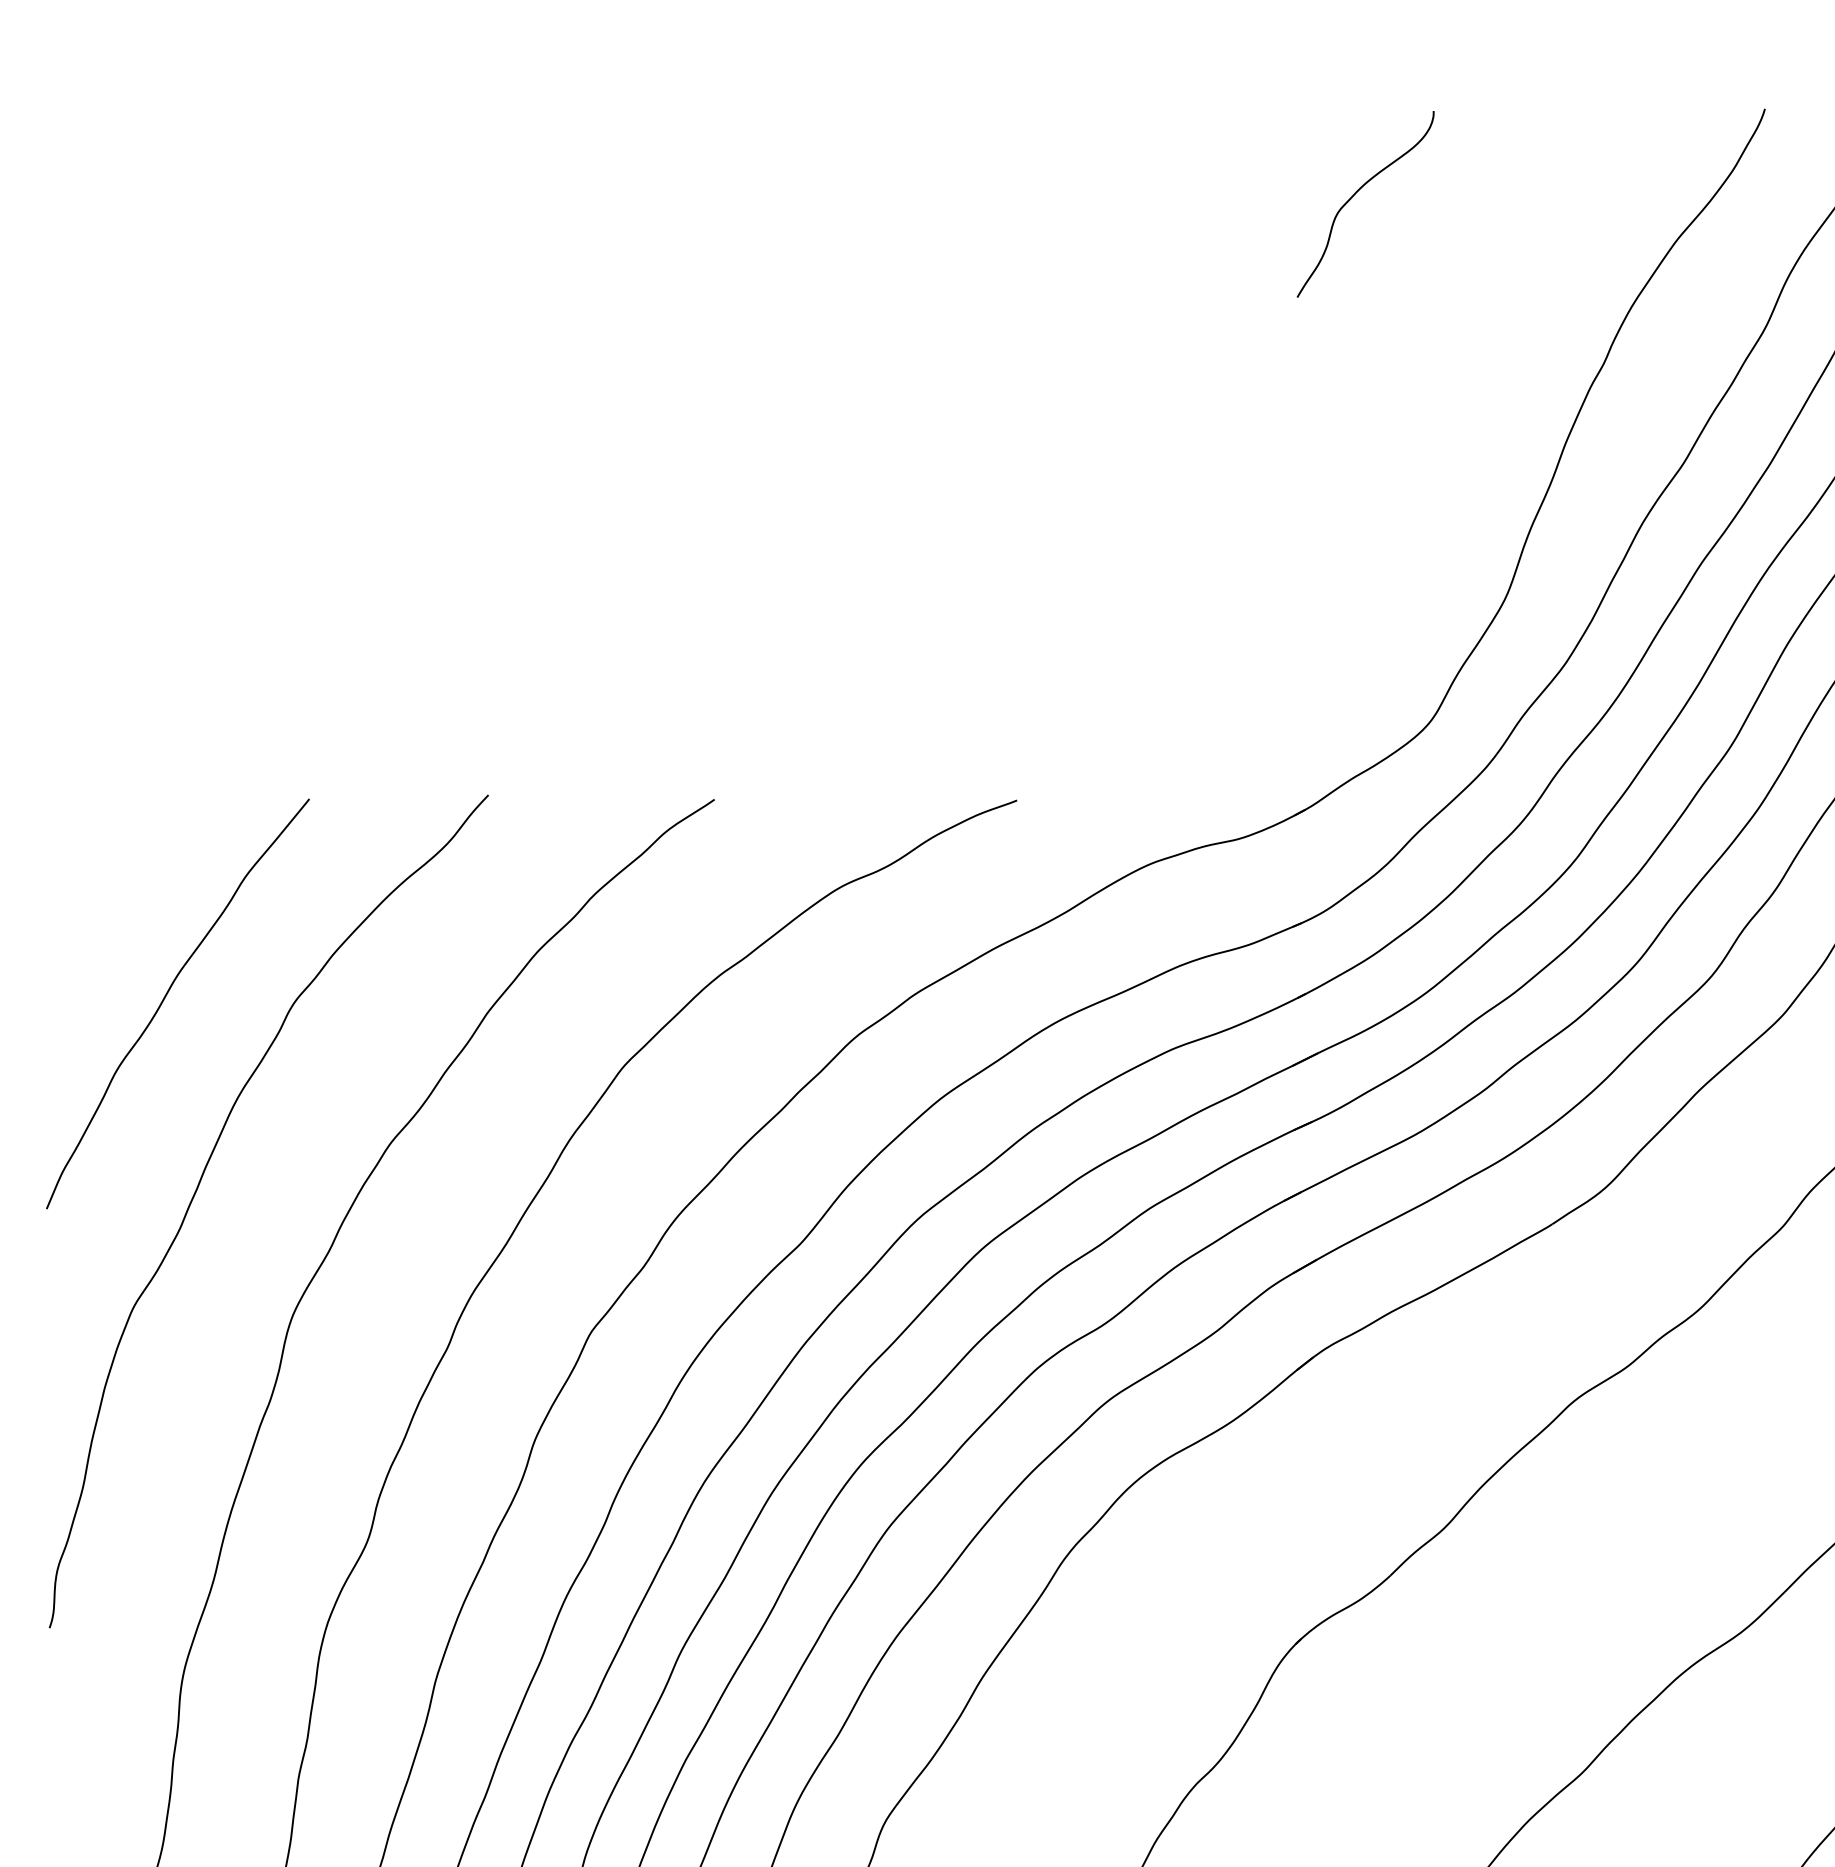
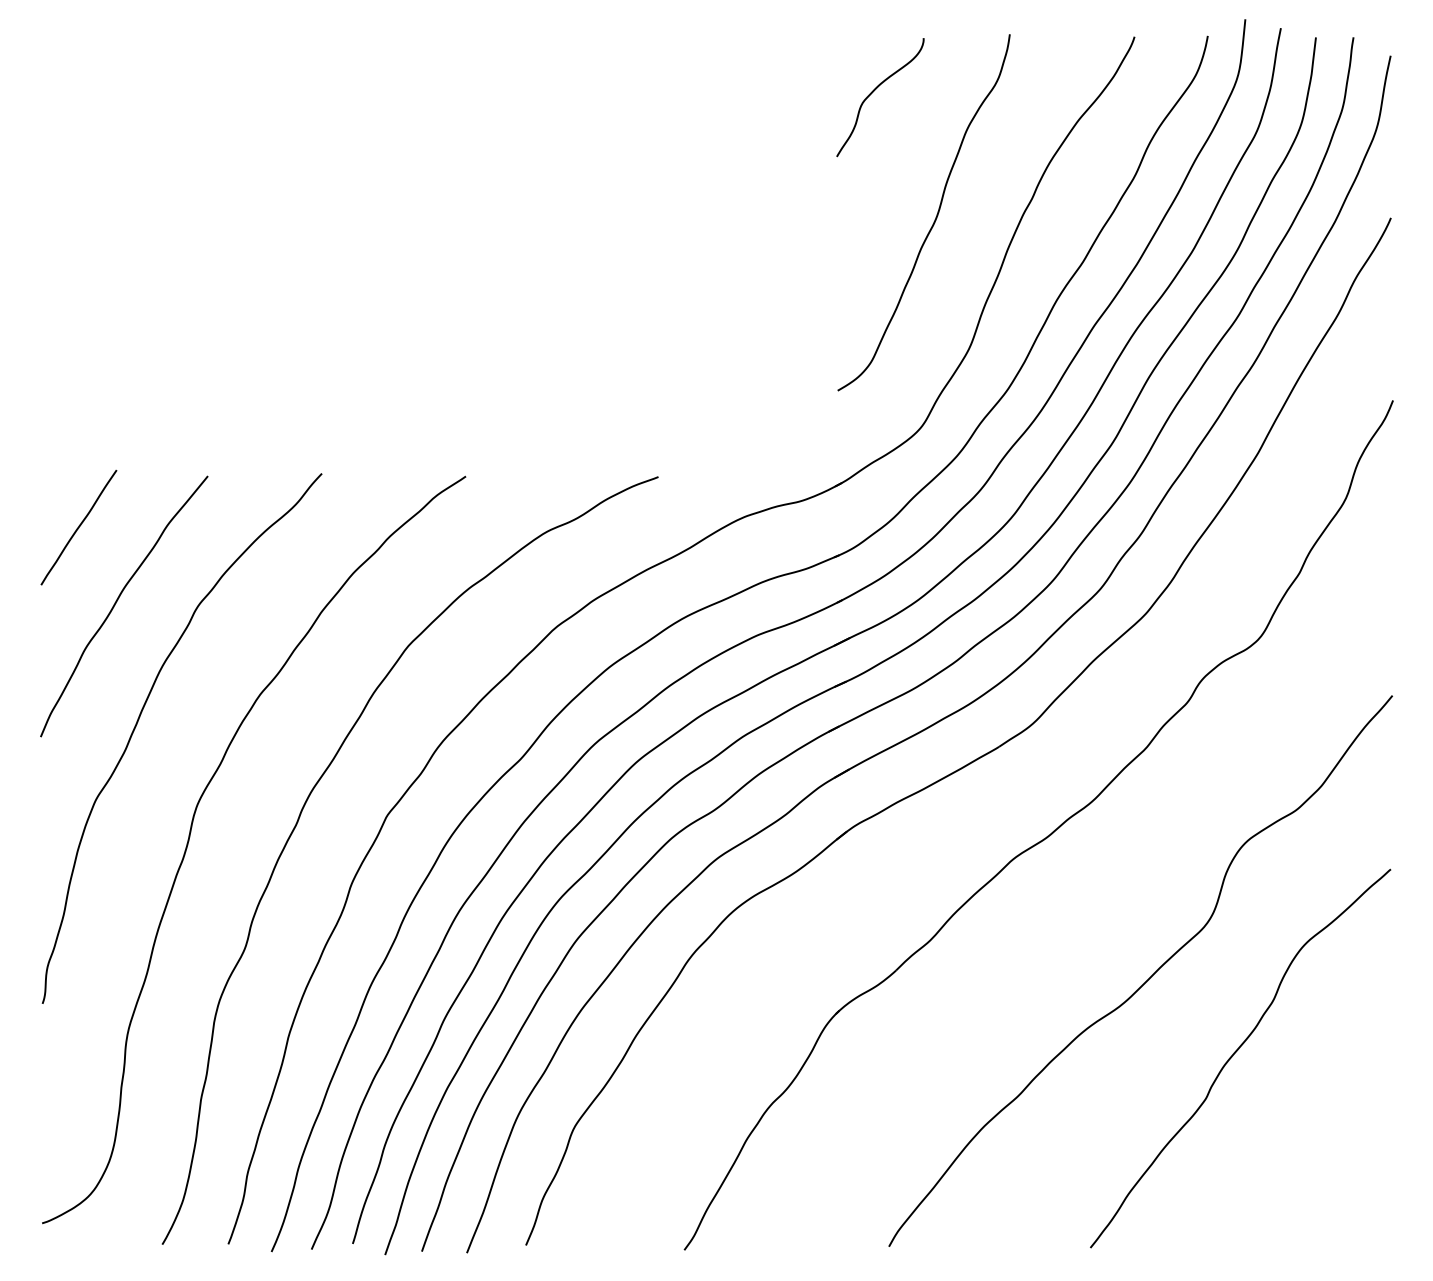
curve: (1452, 392) -> (935, 217), added
curve: (105, 879) -> (78, 527), added

